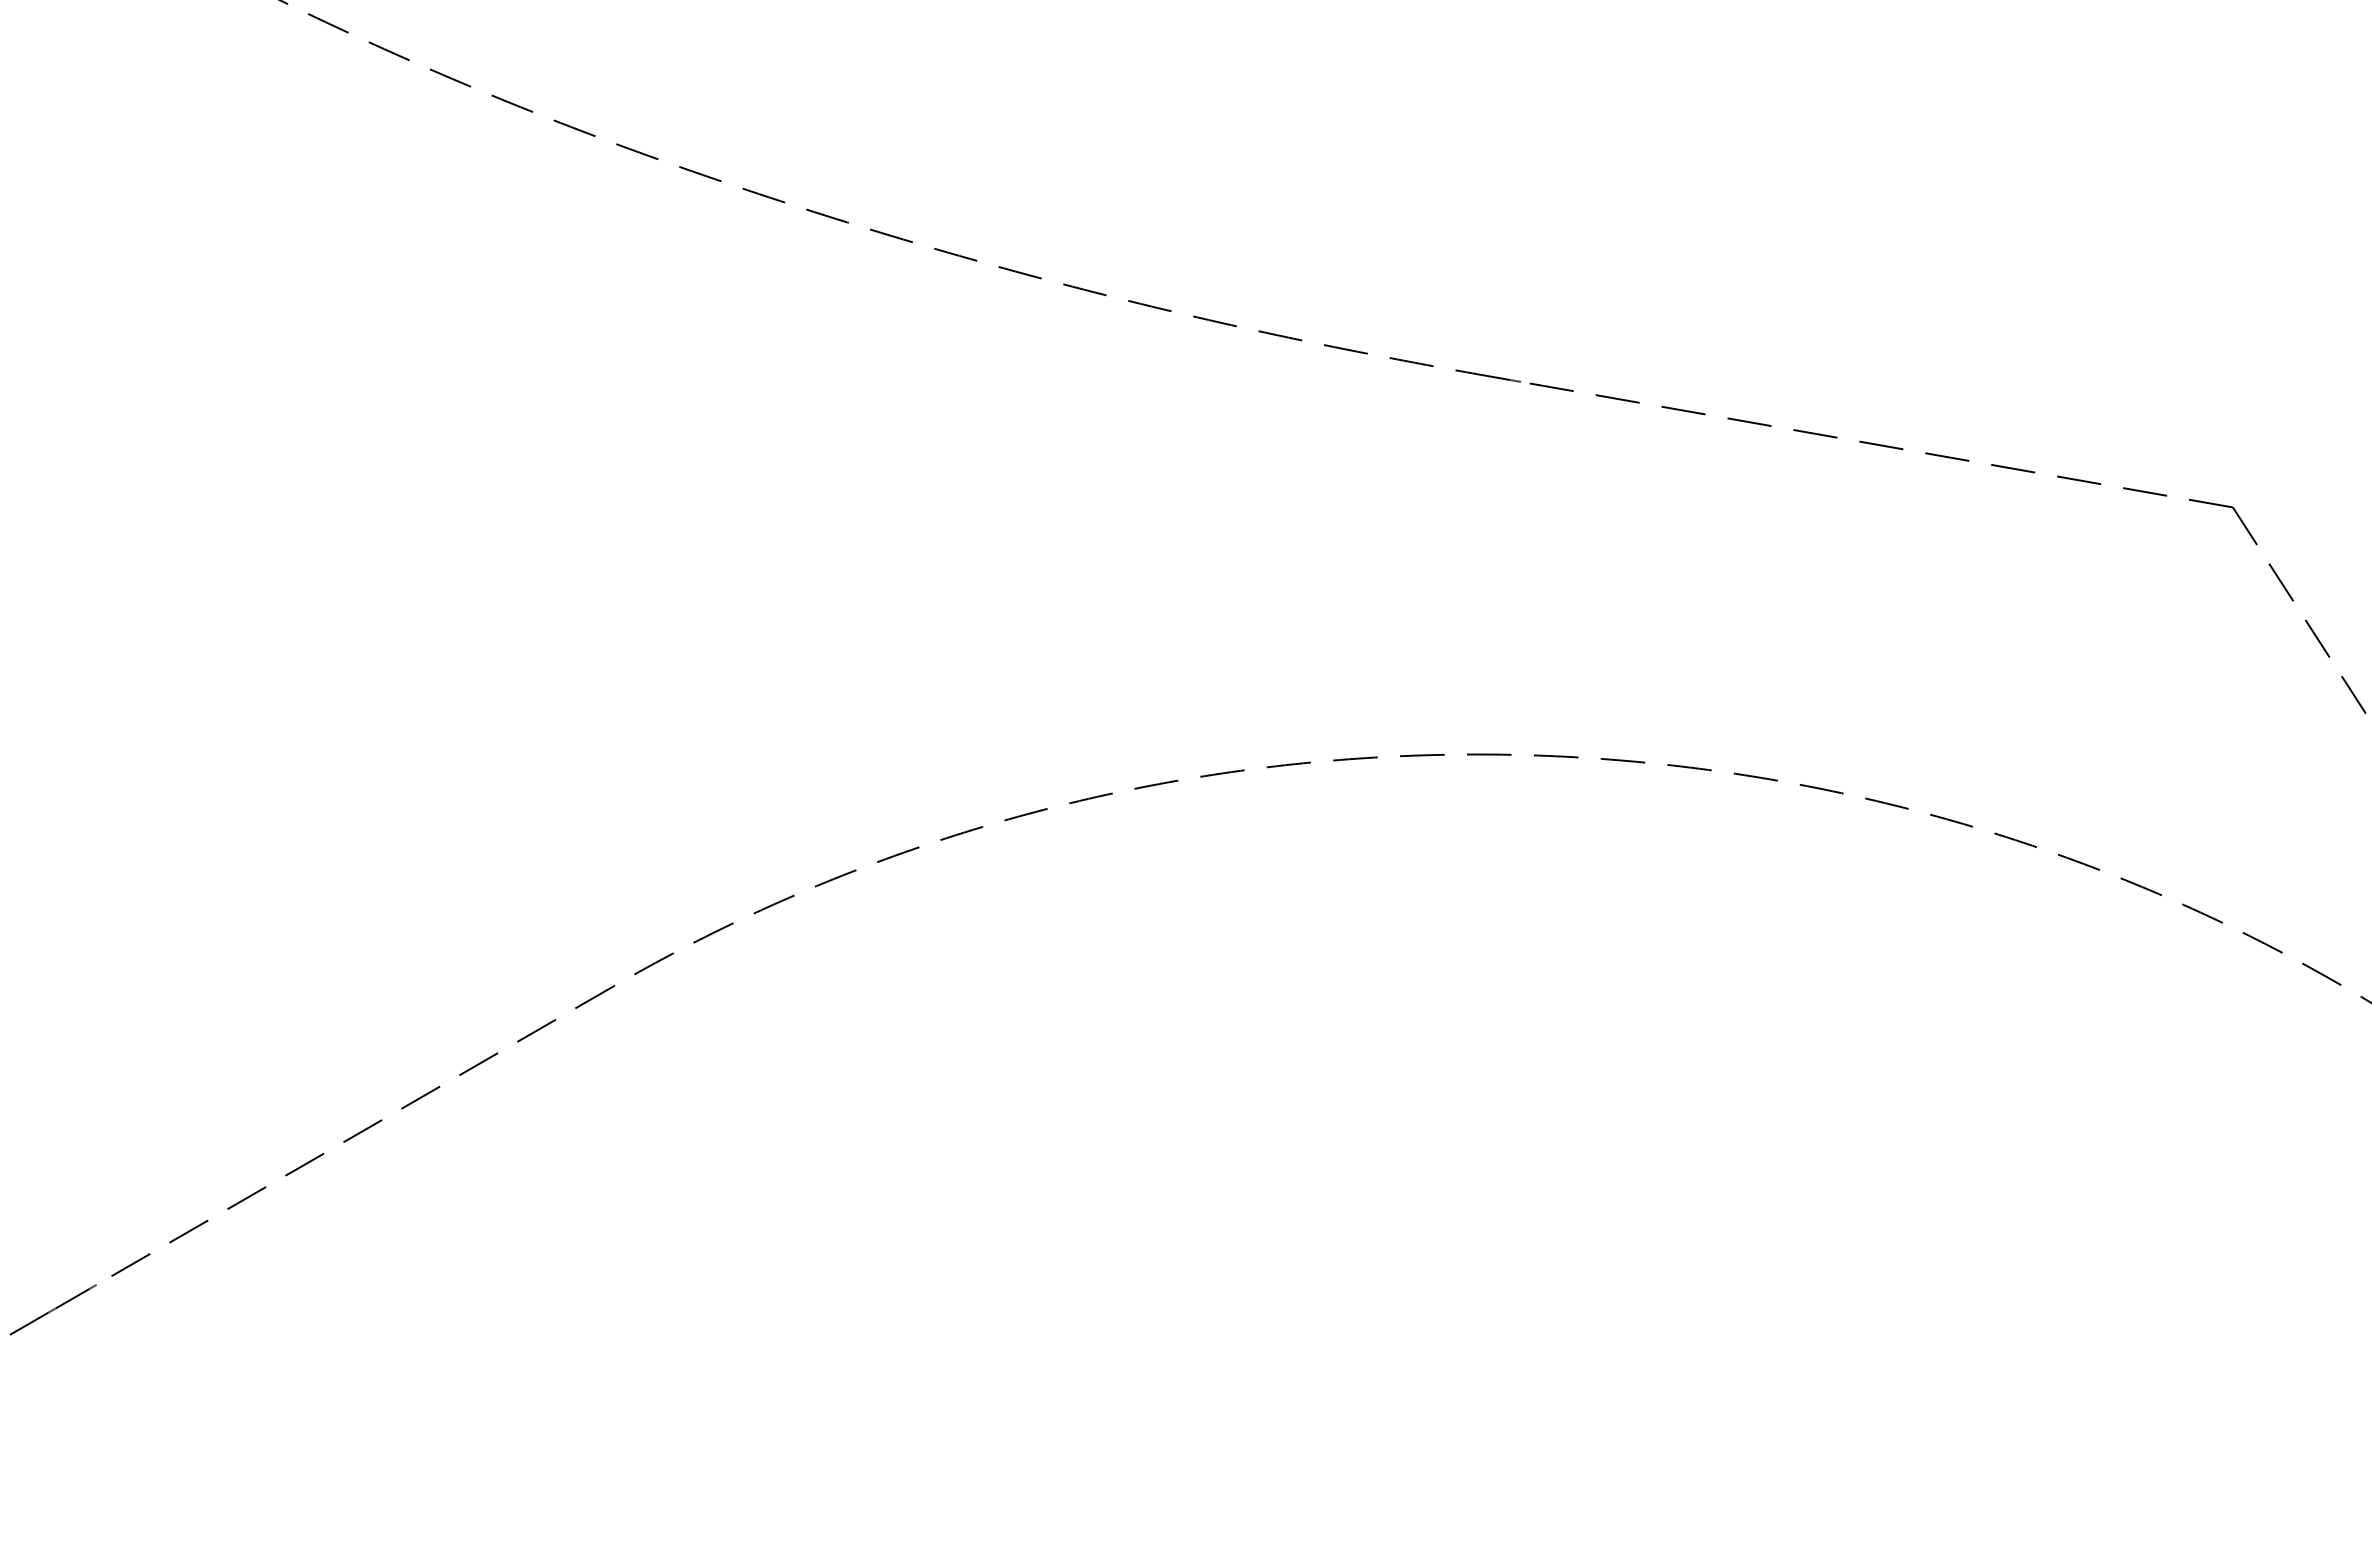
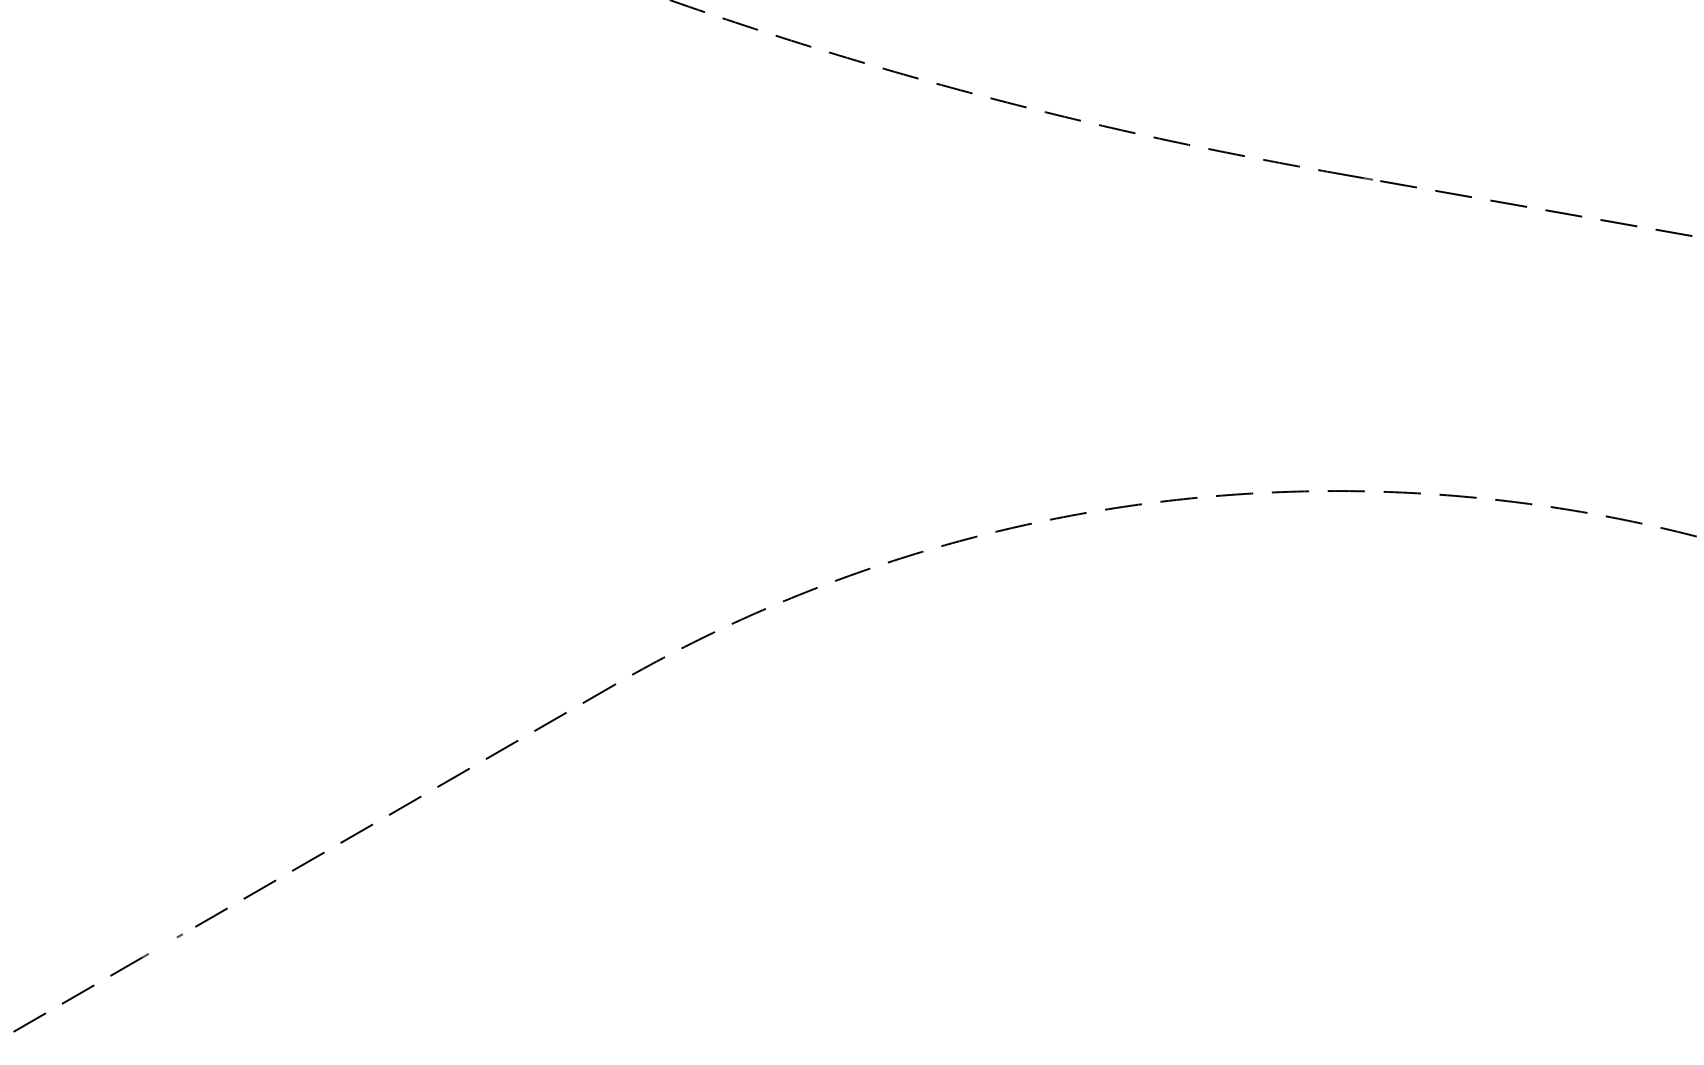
line: (72, 1298) -> (162, 945), removed

